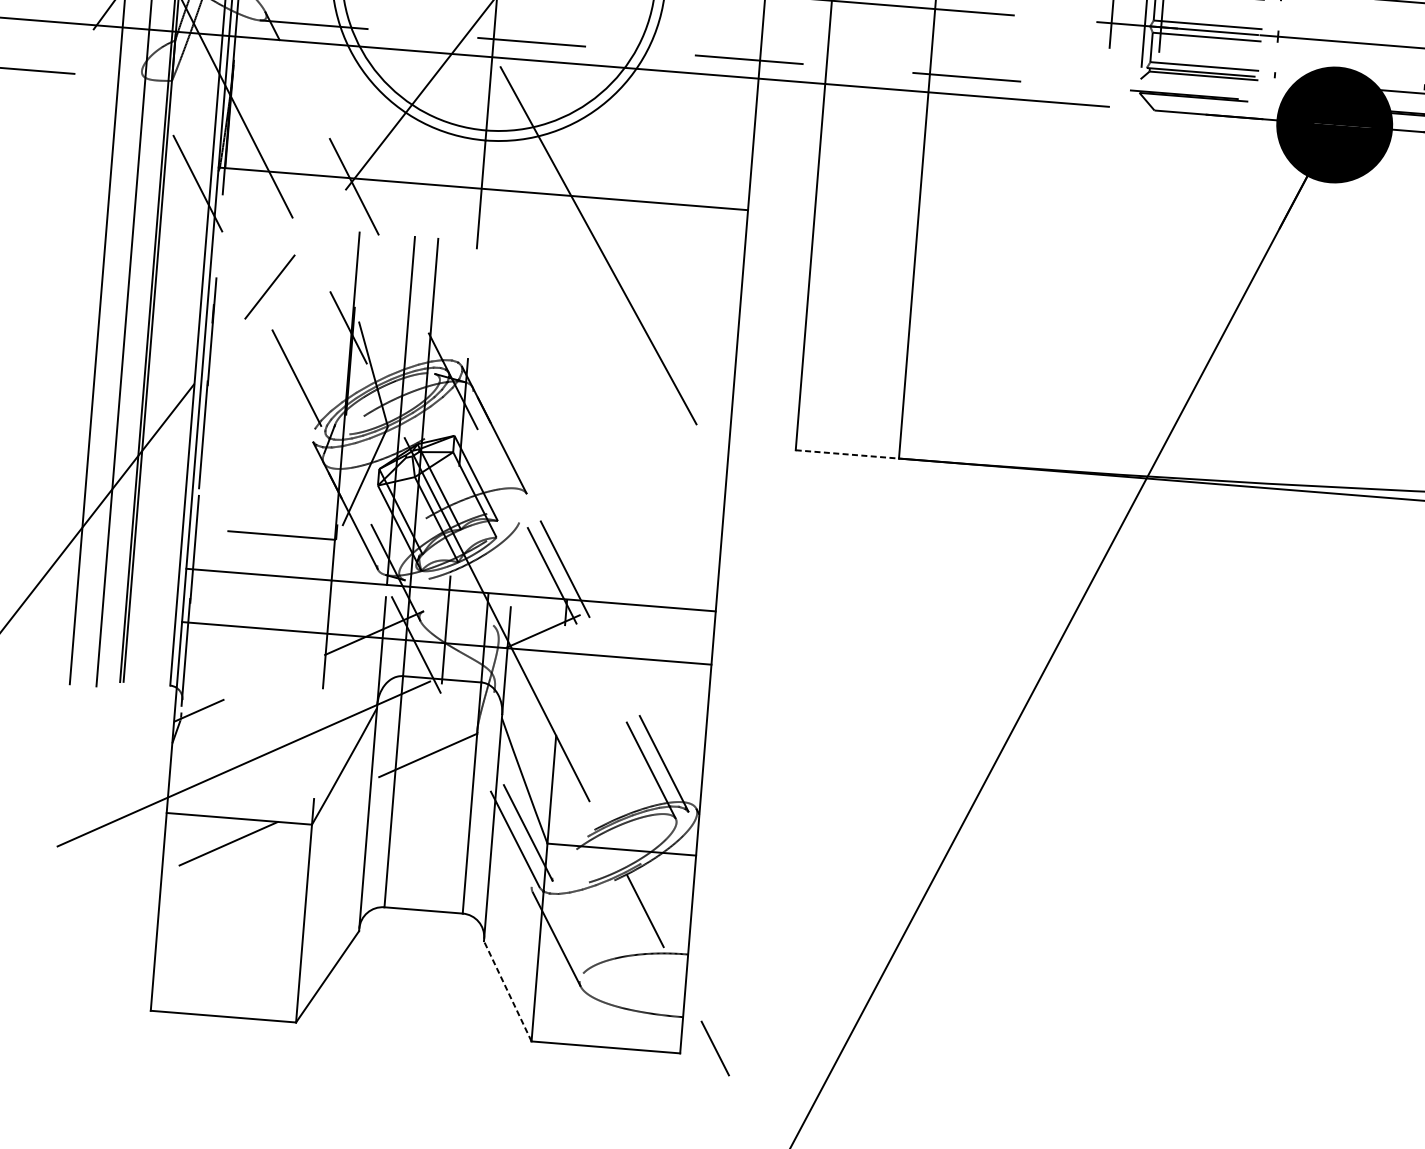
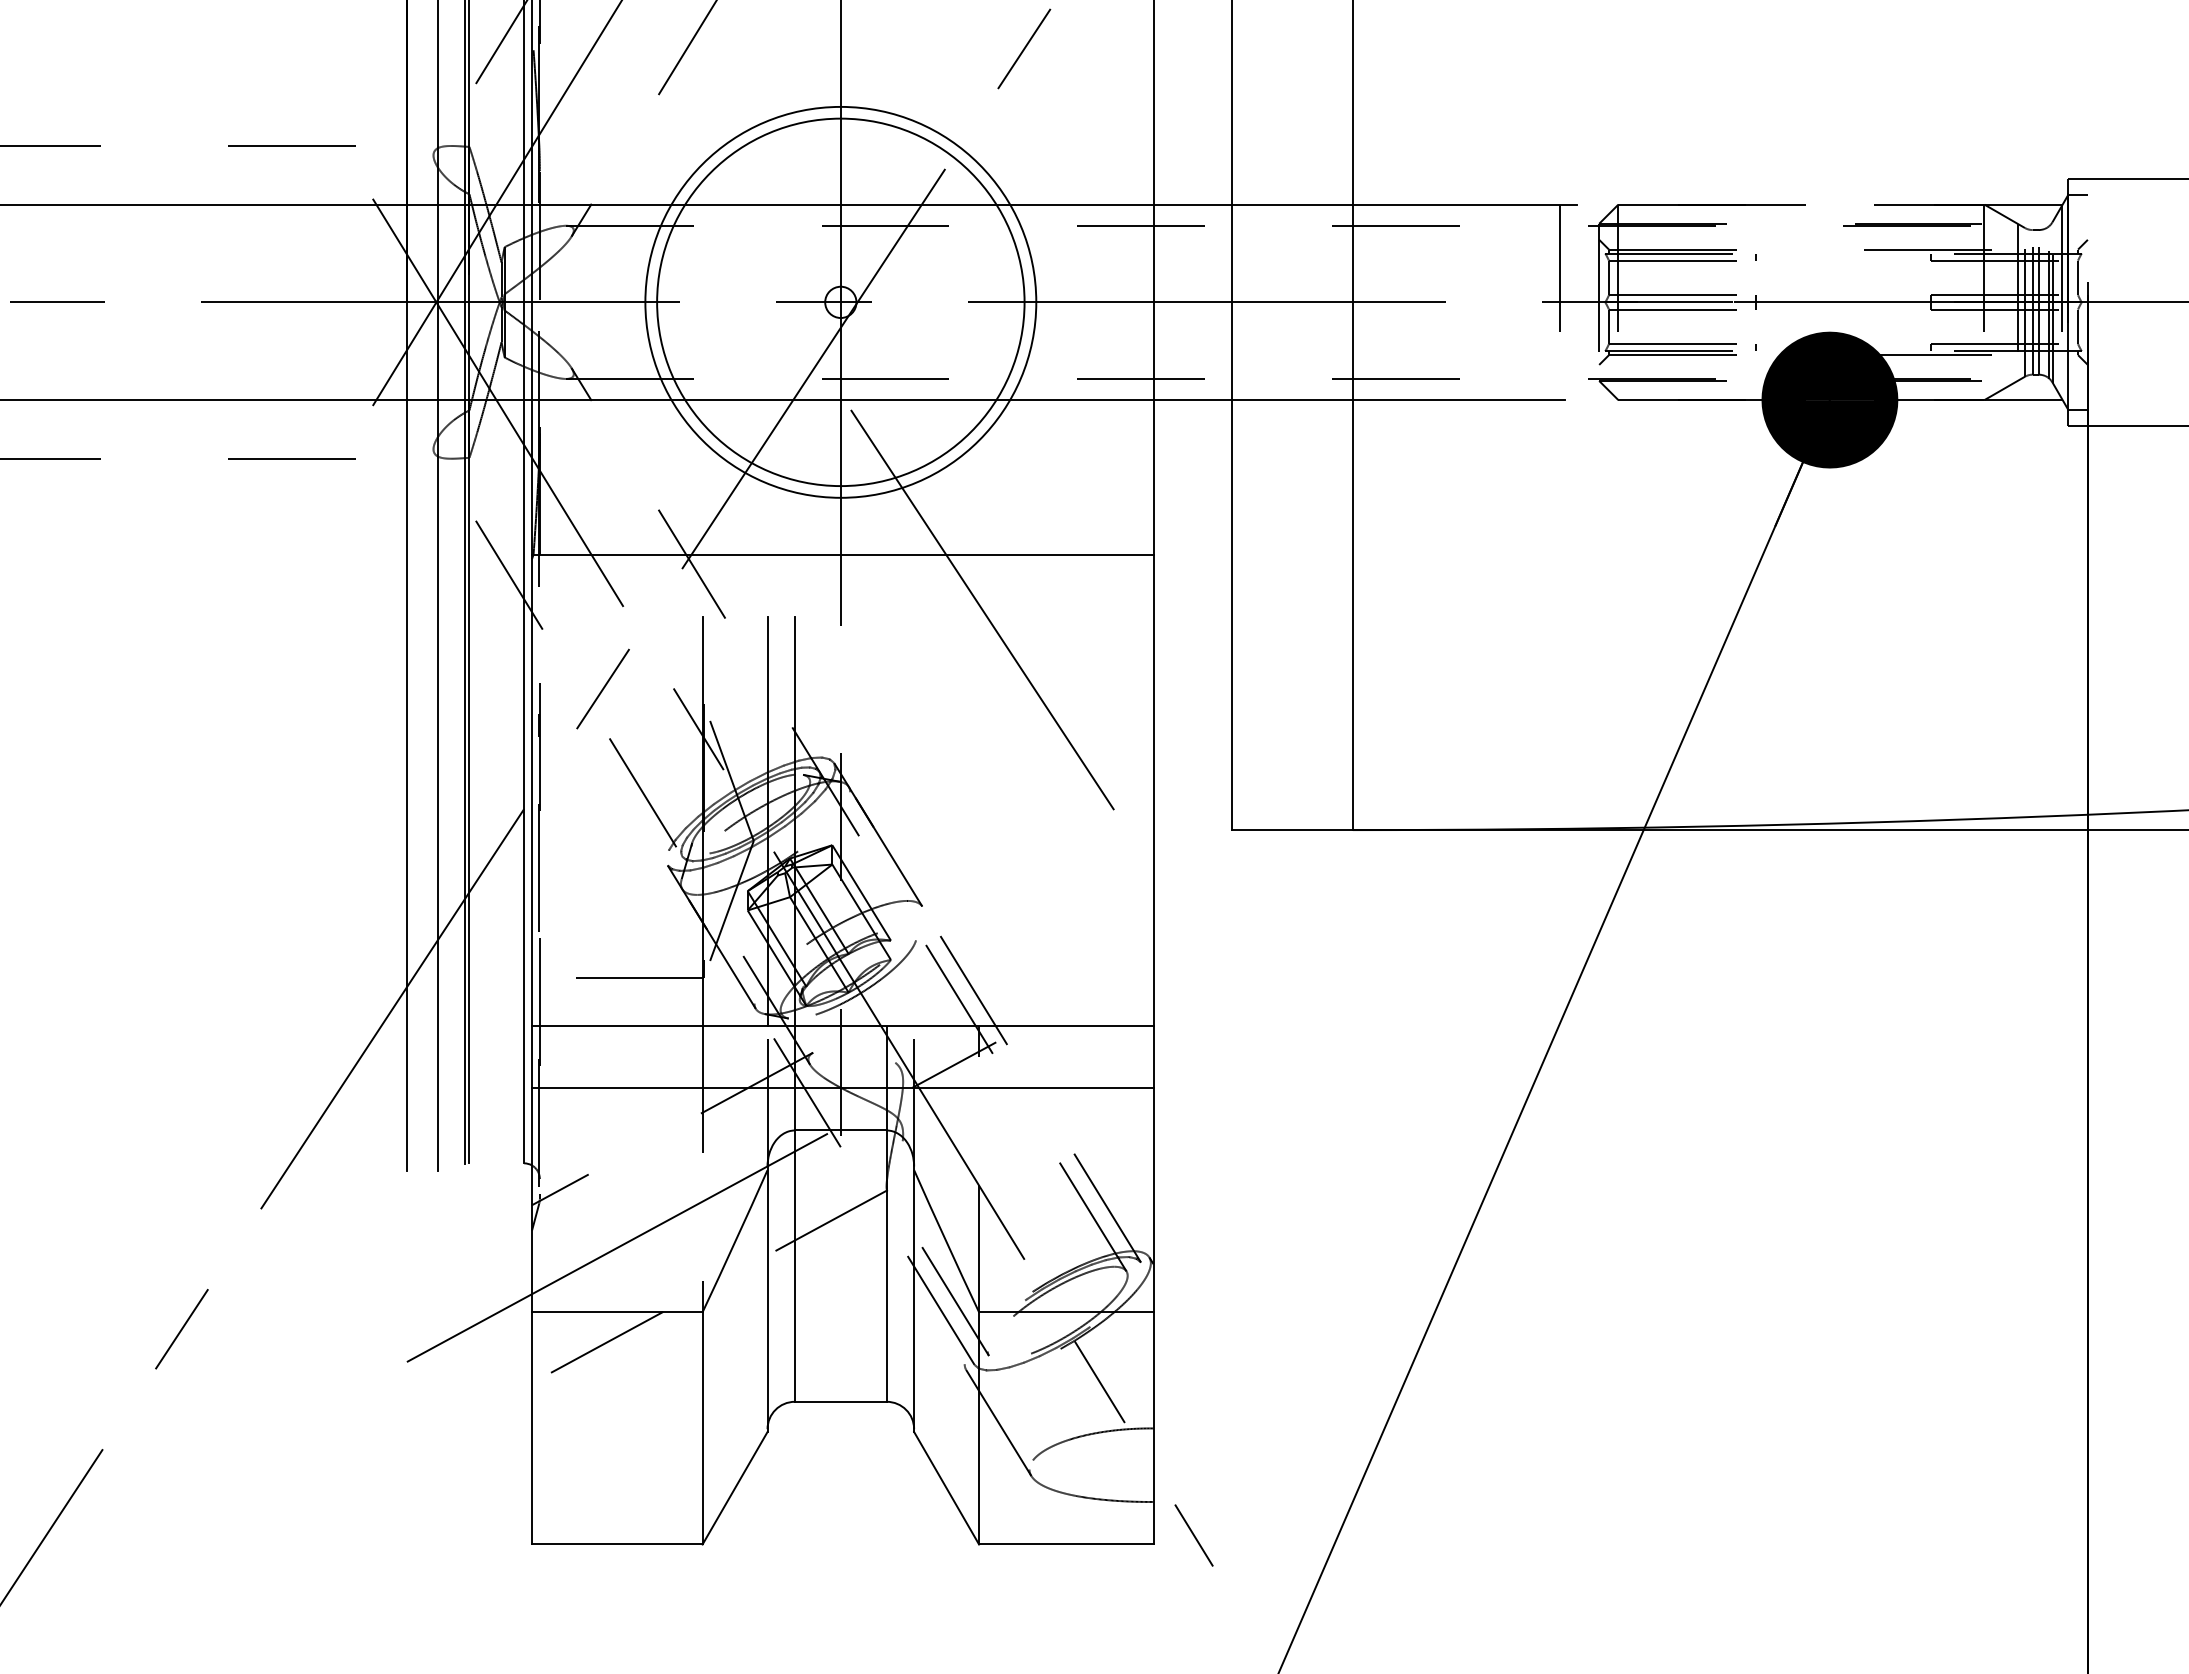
line: (847, 454) -> (1292, 830), dashed -> solid
line: (507, 991) -> (946, 1488), dashed -> solid

